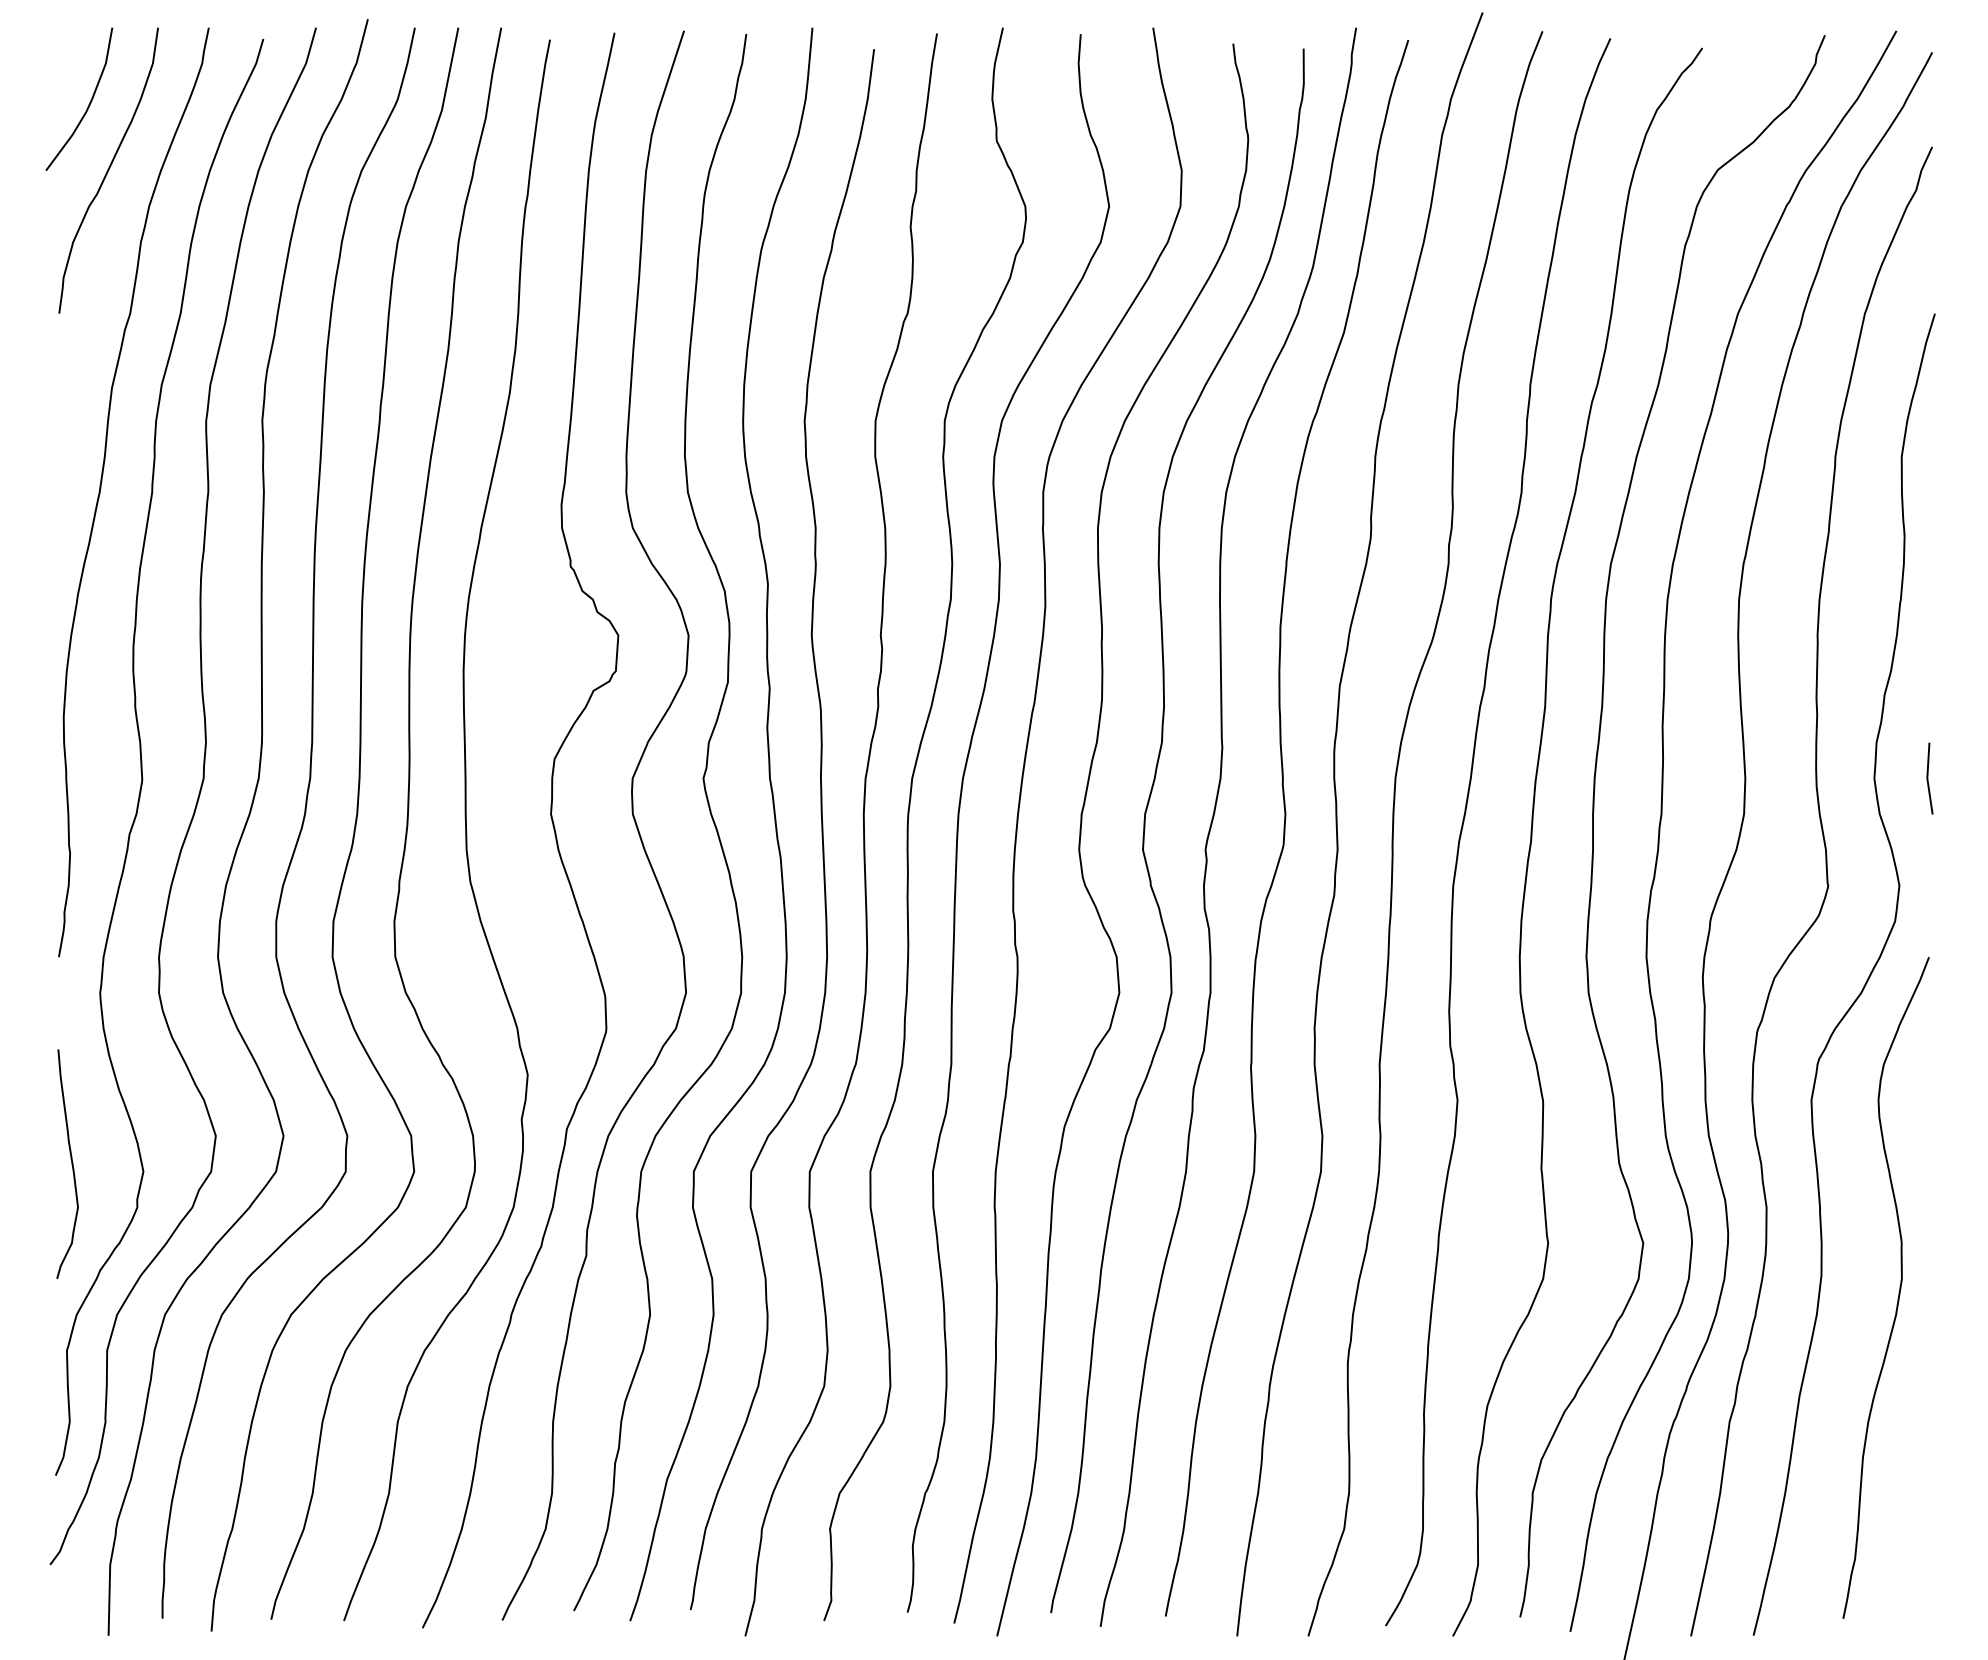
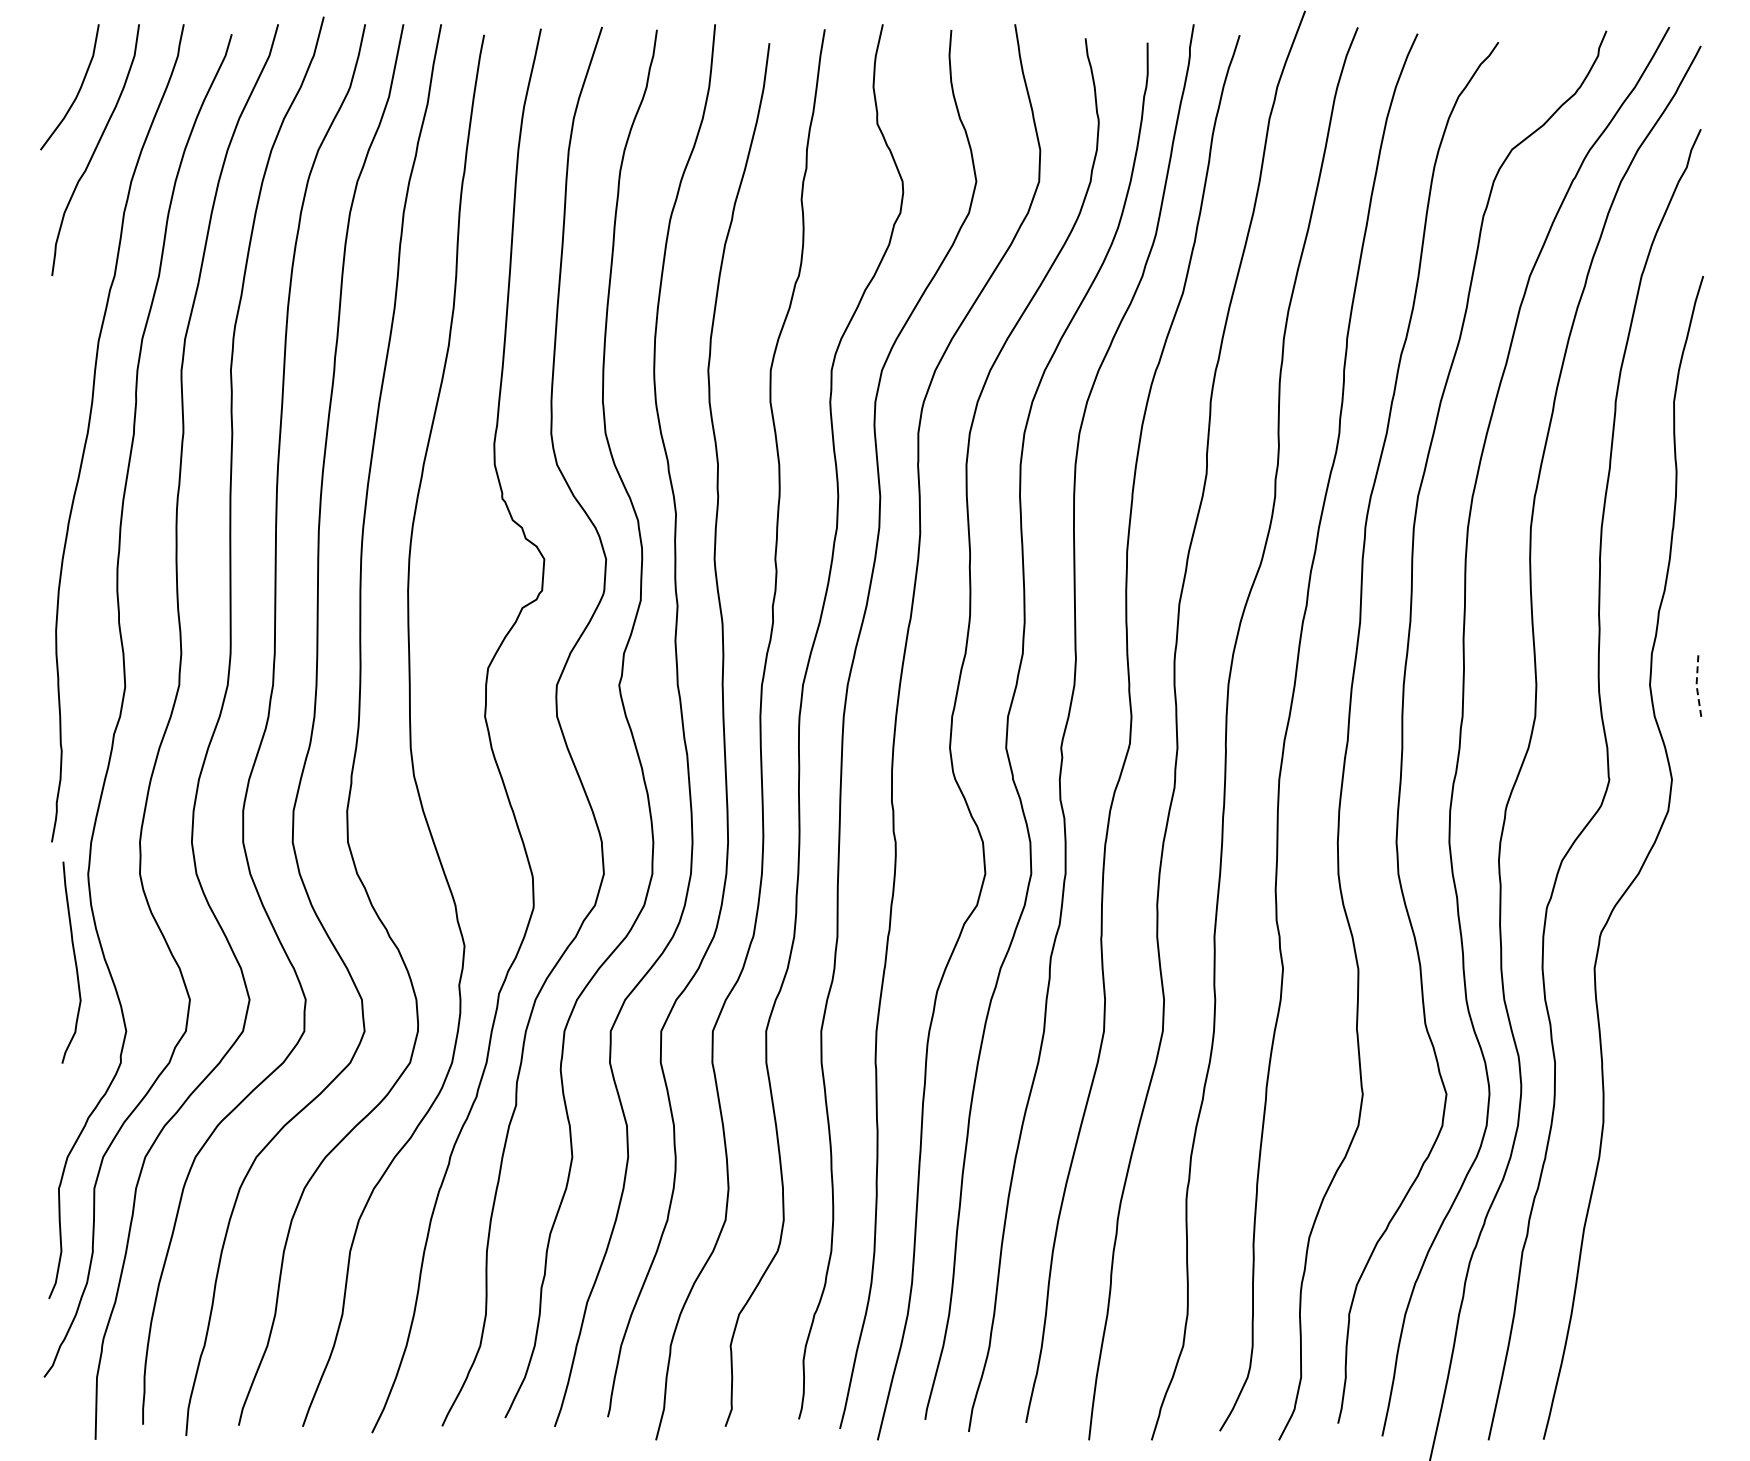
line: (1927, 778) -> (1696, 685), solid -> dashed
curve: (71, 1163) -> (74, 962), moved
curve: (1898, 1288) -> (1671, 1134), removed

